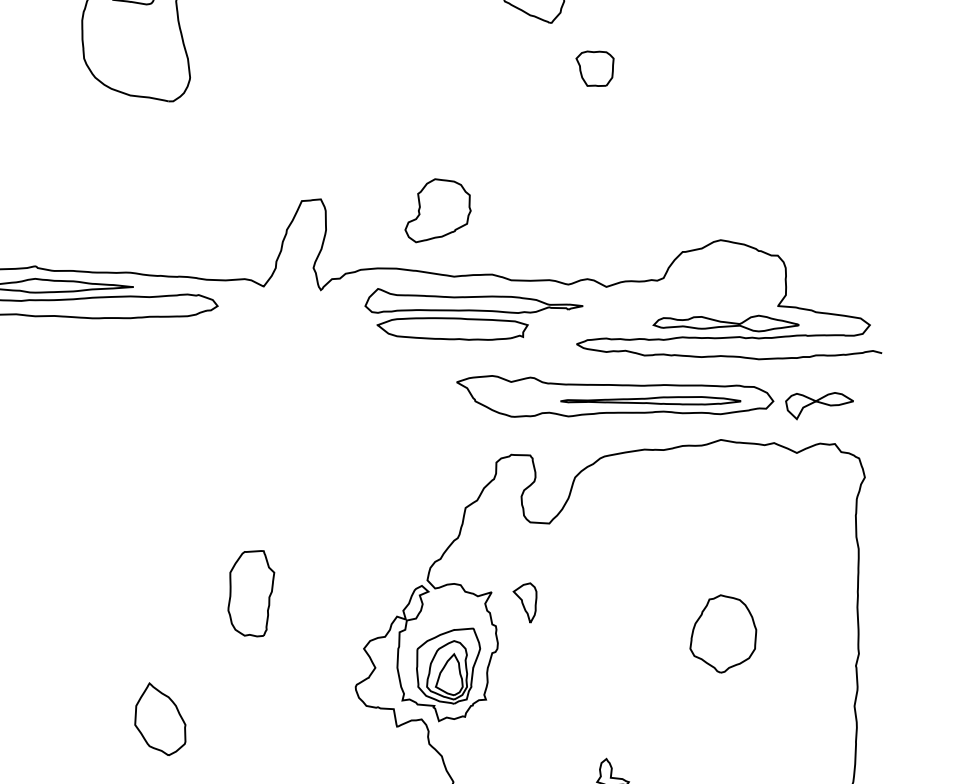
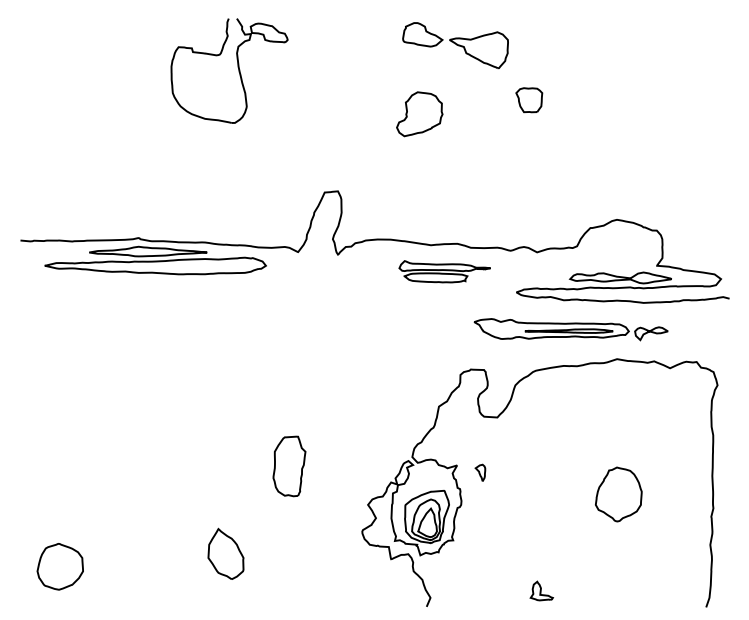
part: (437, 211) -> (419, 114), moved
part: (473, 314) -> (444, 271), size x0.6
part: (654, 397) -> (570, 329), size x0.7
part: (525, 602) -> (480, 472), size x0.6

